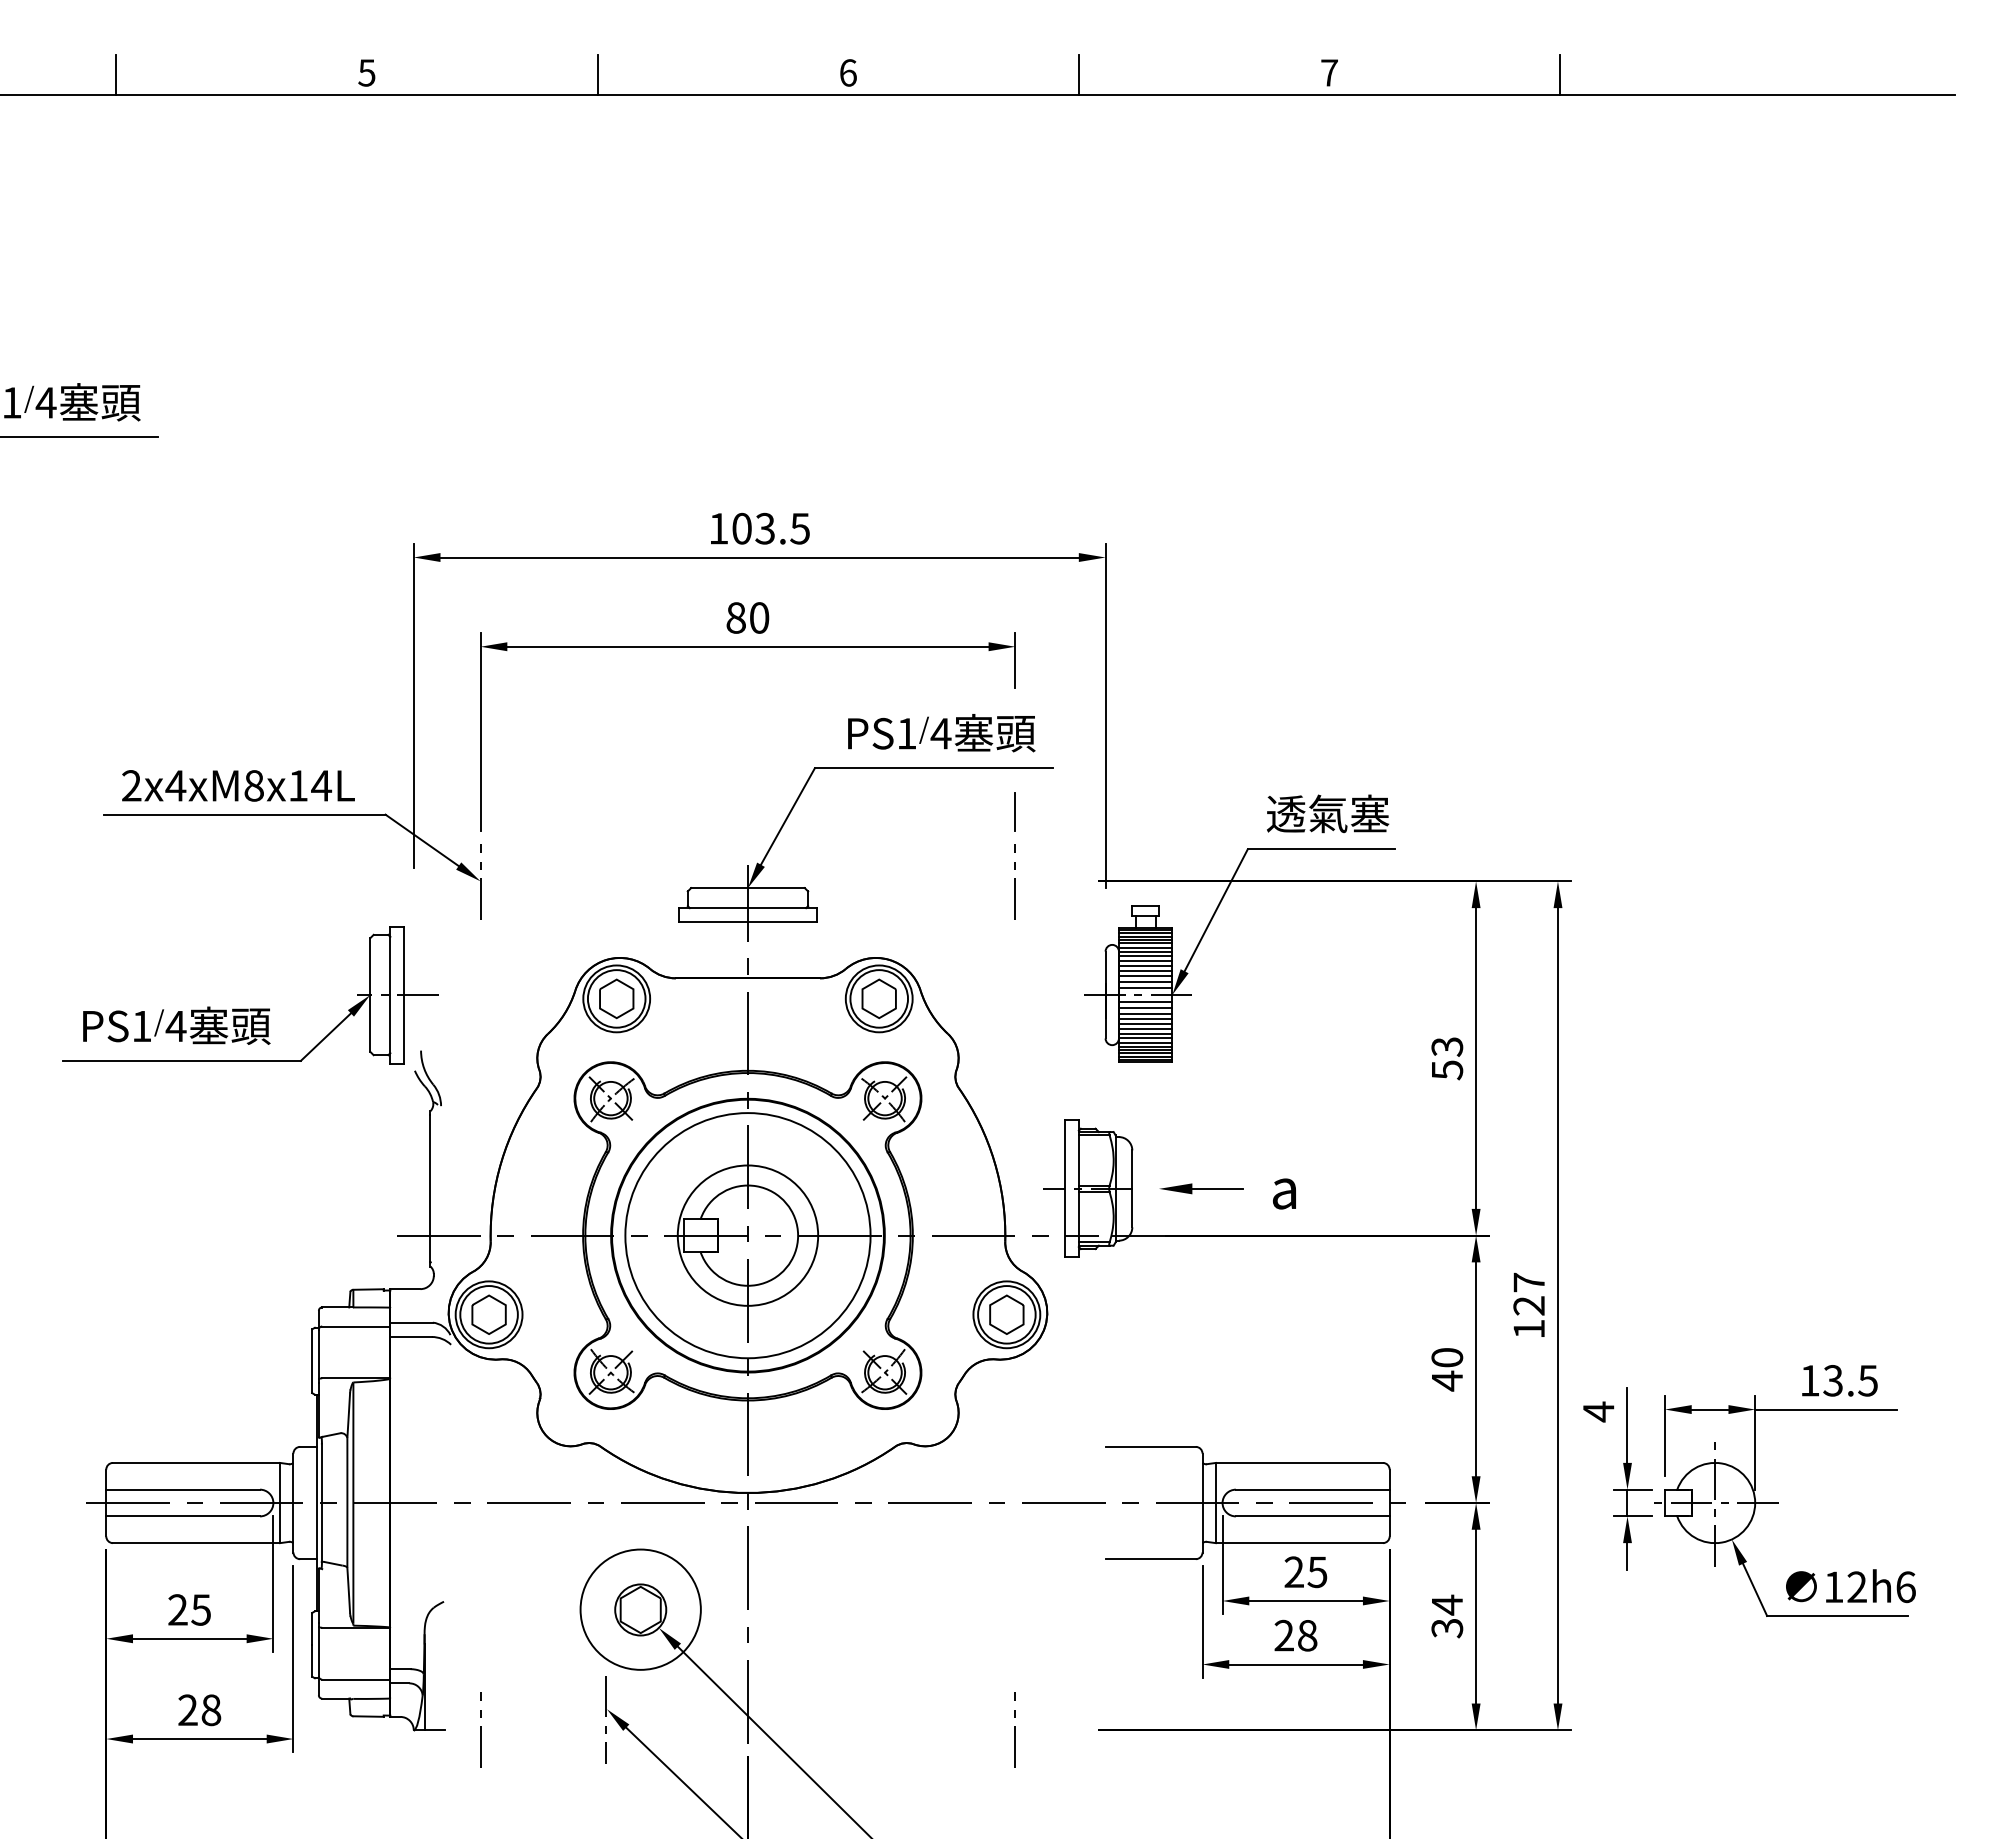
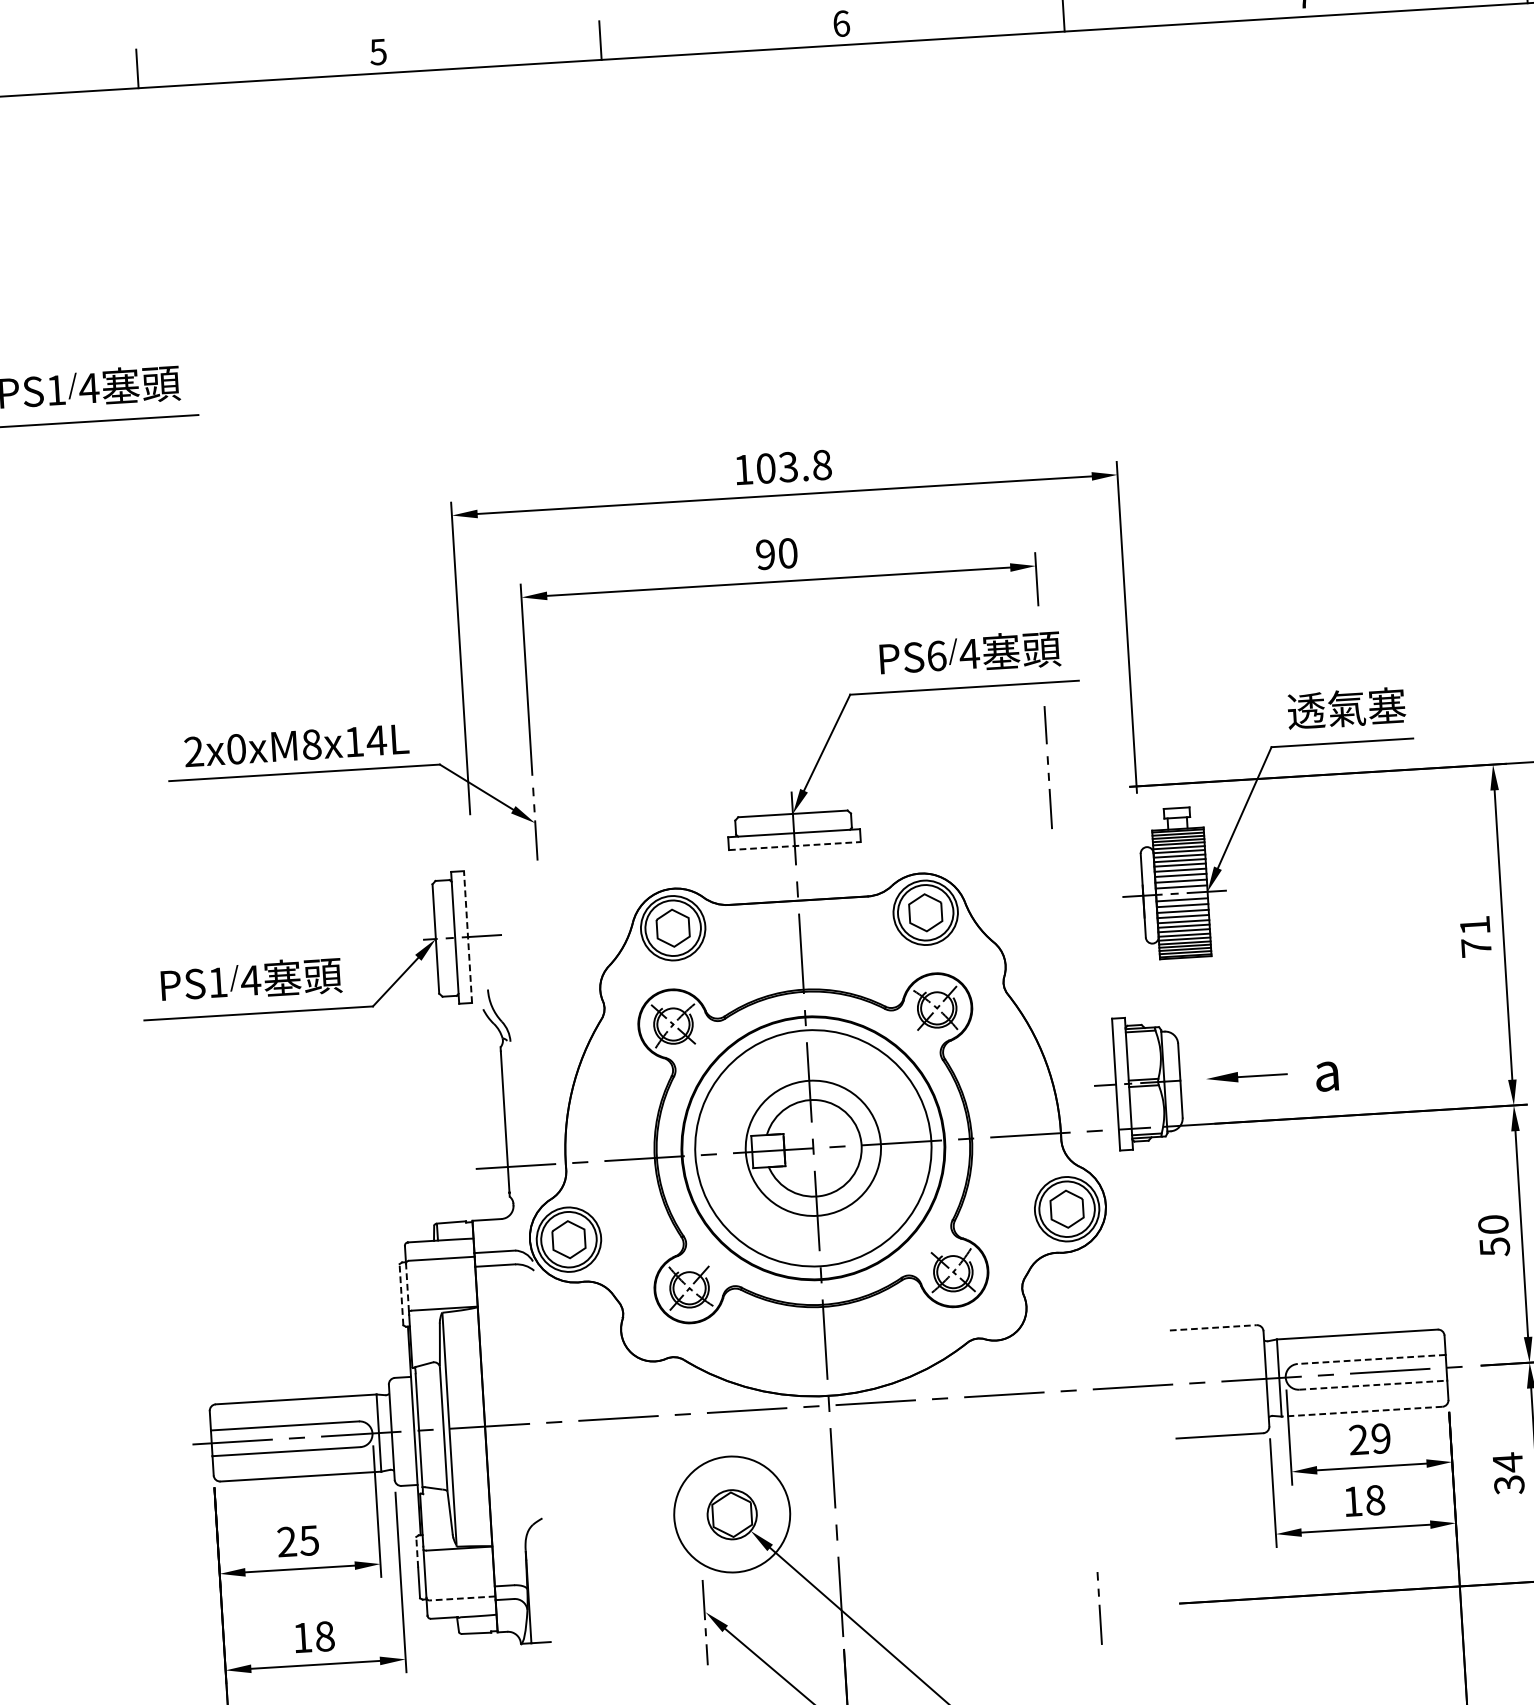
text: (800, 528) -> (822, 464), 103.5 -> 103.8
text: (735, 617) -> (765, 554), 80 -> 90
text: (906, 733) -> (936, 655), PS1 -> PS6
text: (175, 785) -> (236, 748), 2x4xM8x14L -> 2x0xM8x14L
line: (747, 921) -> (794, 846), solid -> dashed
line: (403, 995) -> (467, 937), solid -> dashed
text: (1447, 1058) -> (1475, 936), 53 -> 71
line: (318, 1354) -> (407, 1287), solid -> dashed
line: (312, 1361) -> (401, 1295), solid -> dashed
text: (1447, 1380) -> (1494, 1246), 40 -> 50
line: (1151, 1446) -> (1214, 1327), solid -> dashed
line: (1312, 1489) -> (1371, 1359), solid -> dashed
line: (1312, 1516) -> (1373, 1385), solid -> dashed
line: (1299, 1543) -> (1362, 1412), solid -> dashed
text: (1317, 1572) -> (1381, 1438), 25 -> 29
line: (312, 1628) -> (417, 1551), solid -> dashed
text: (1283, 1635) -> (1352, 1501), 28 -> 18
line: (355, 1679) -> (461, 1598), solid -> dashed
text: (187, 1709) -> (302, 1637), 28 -> 18
line: (480, 1729) -> (585, 1639), removed

